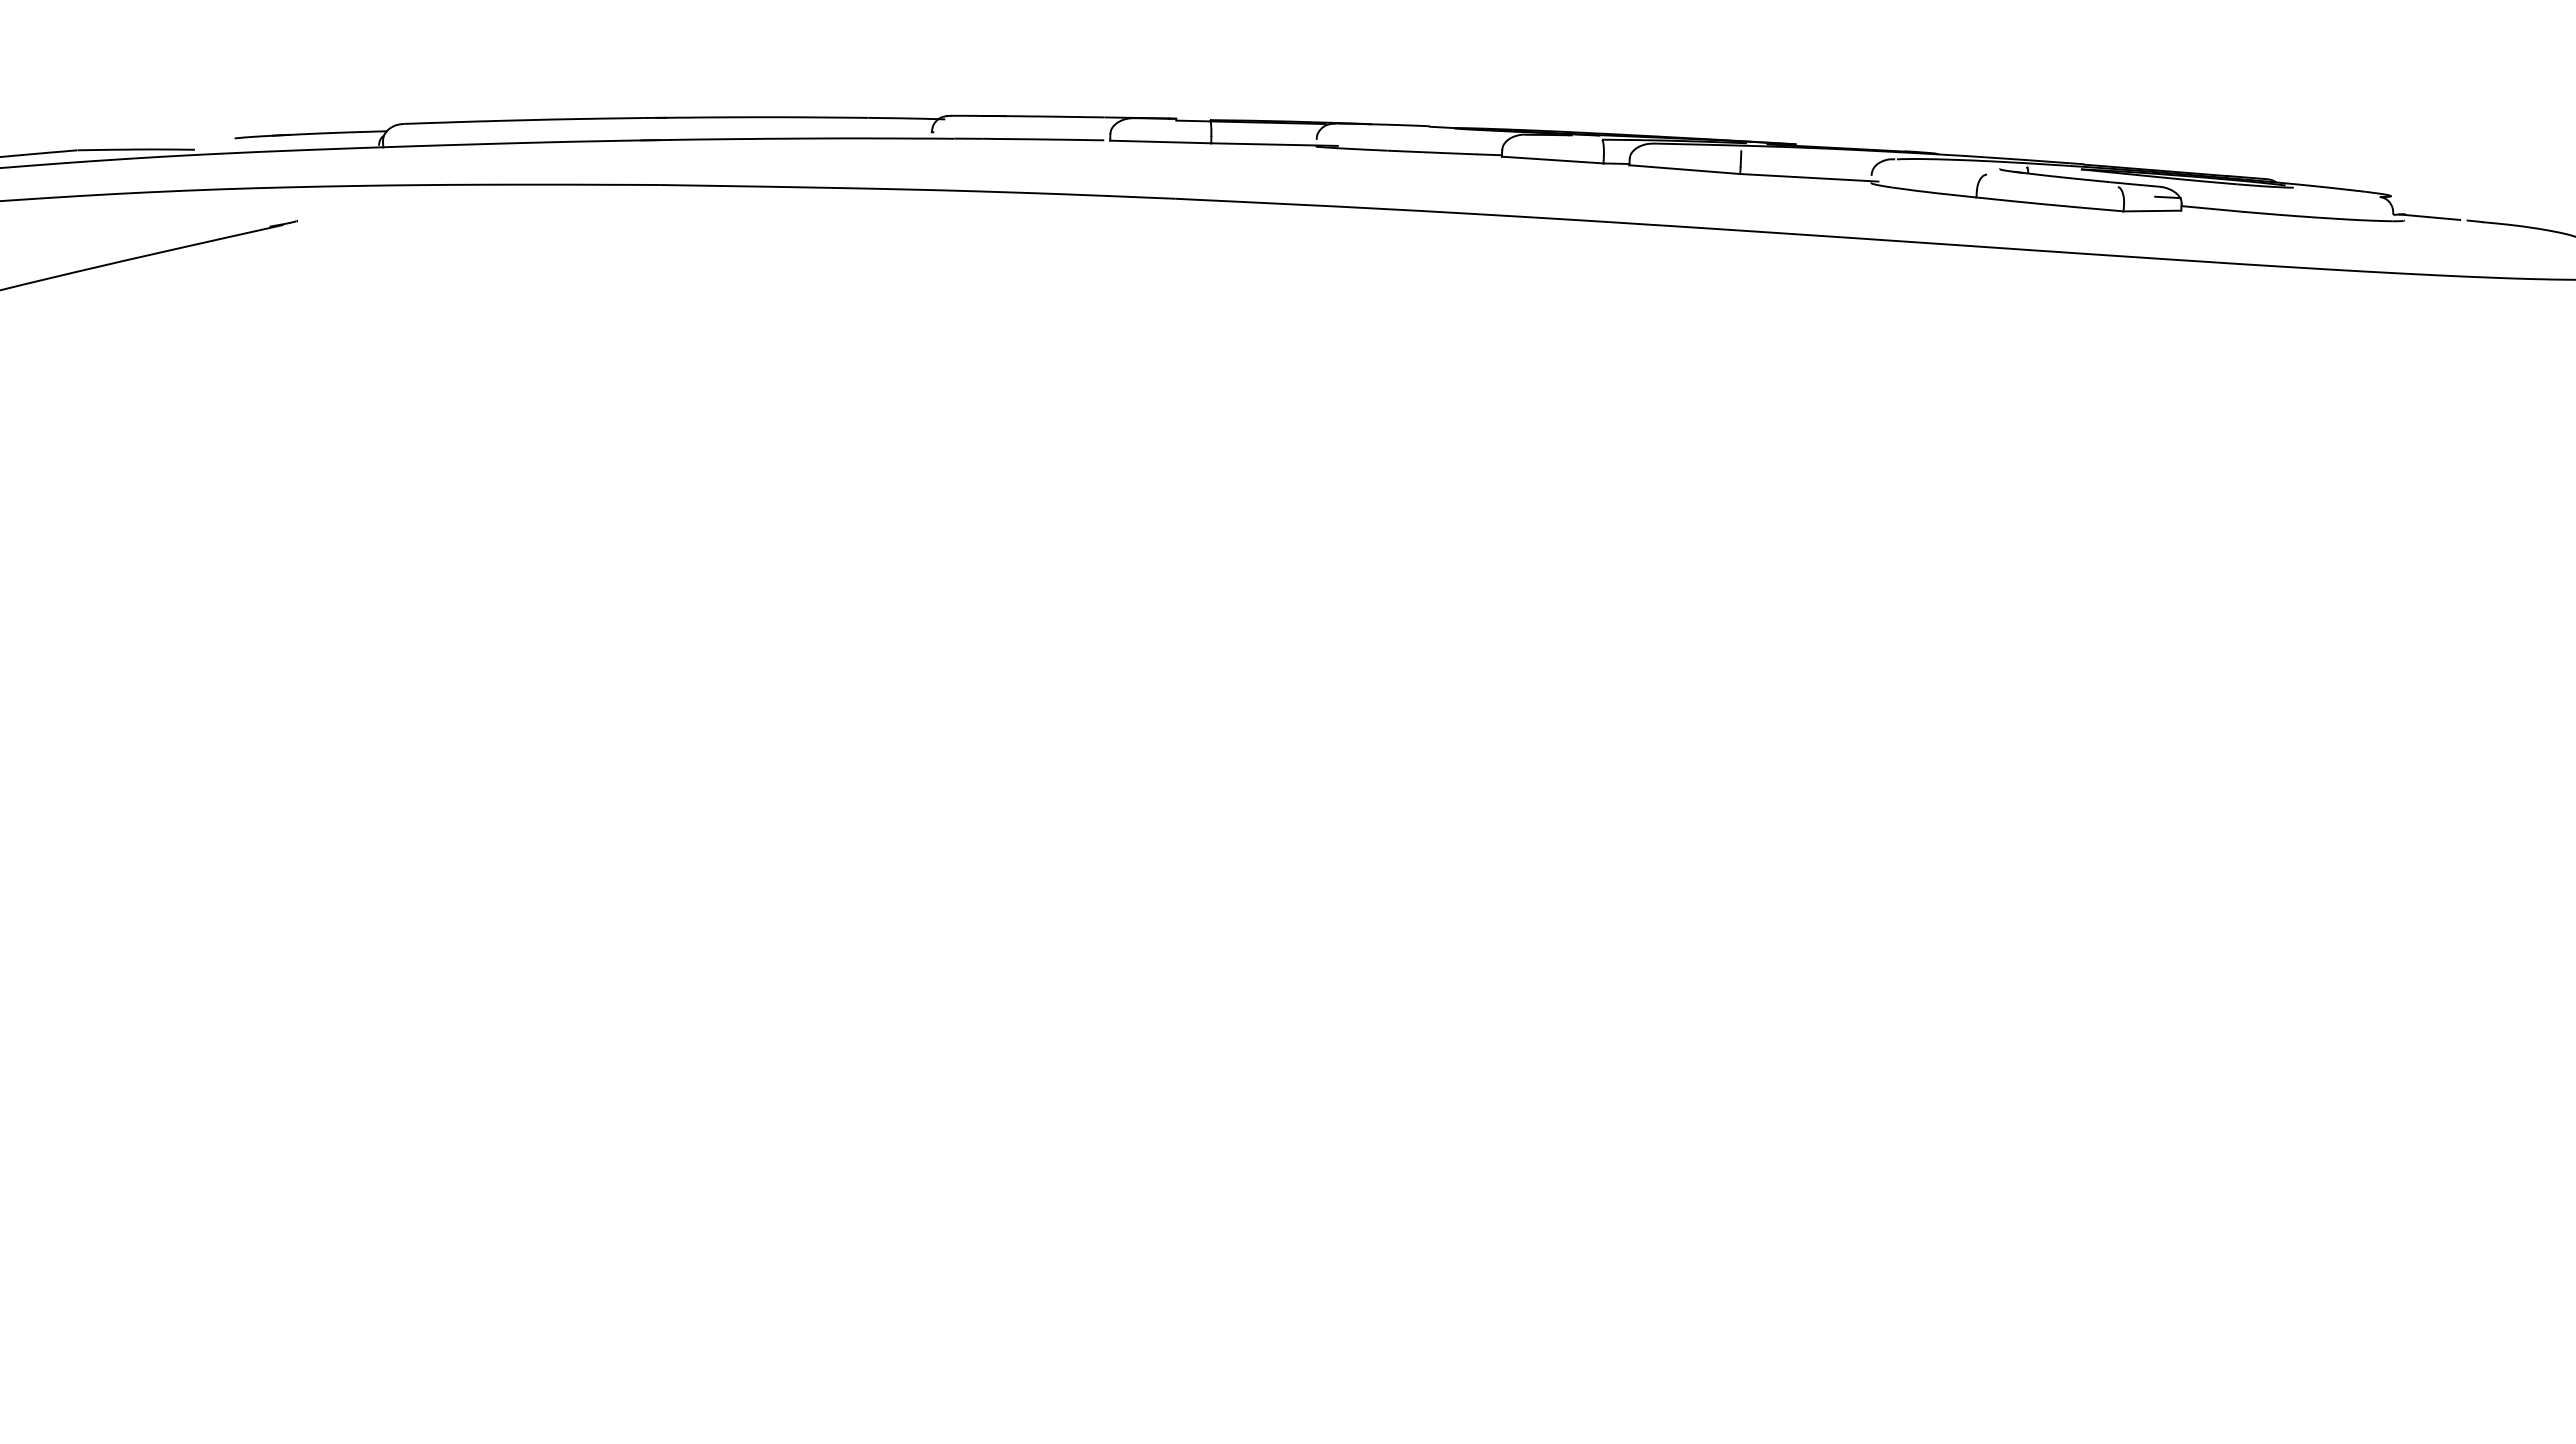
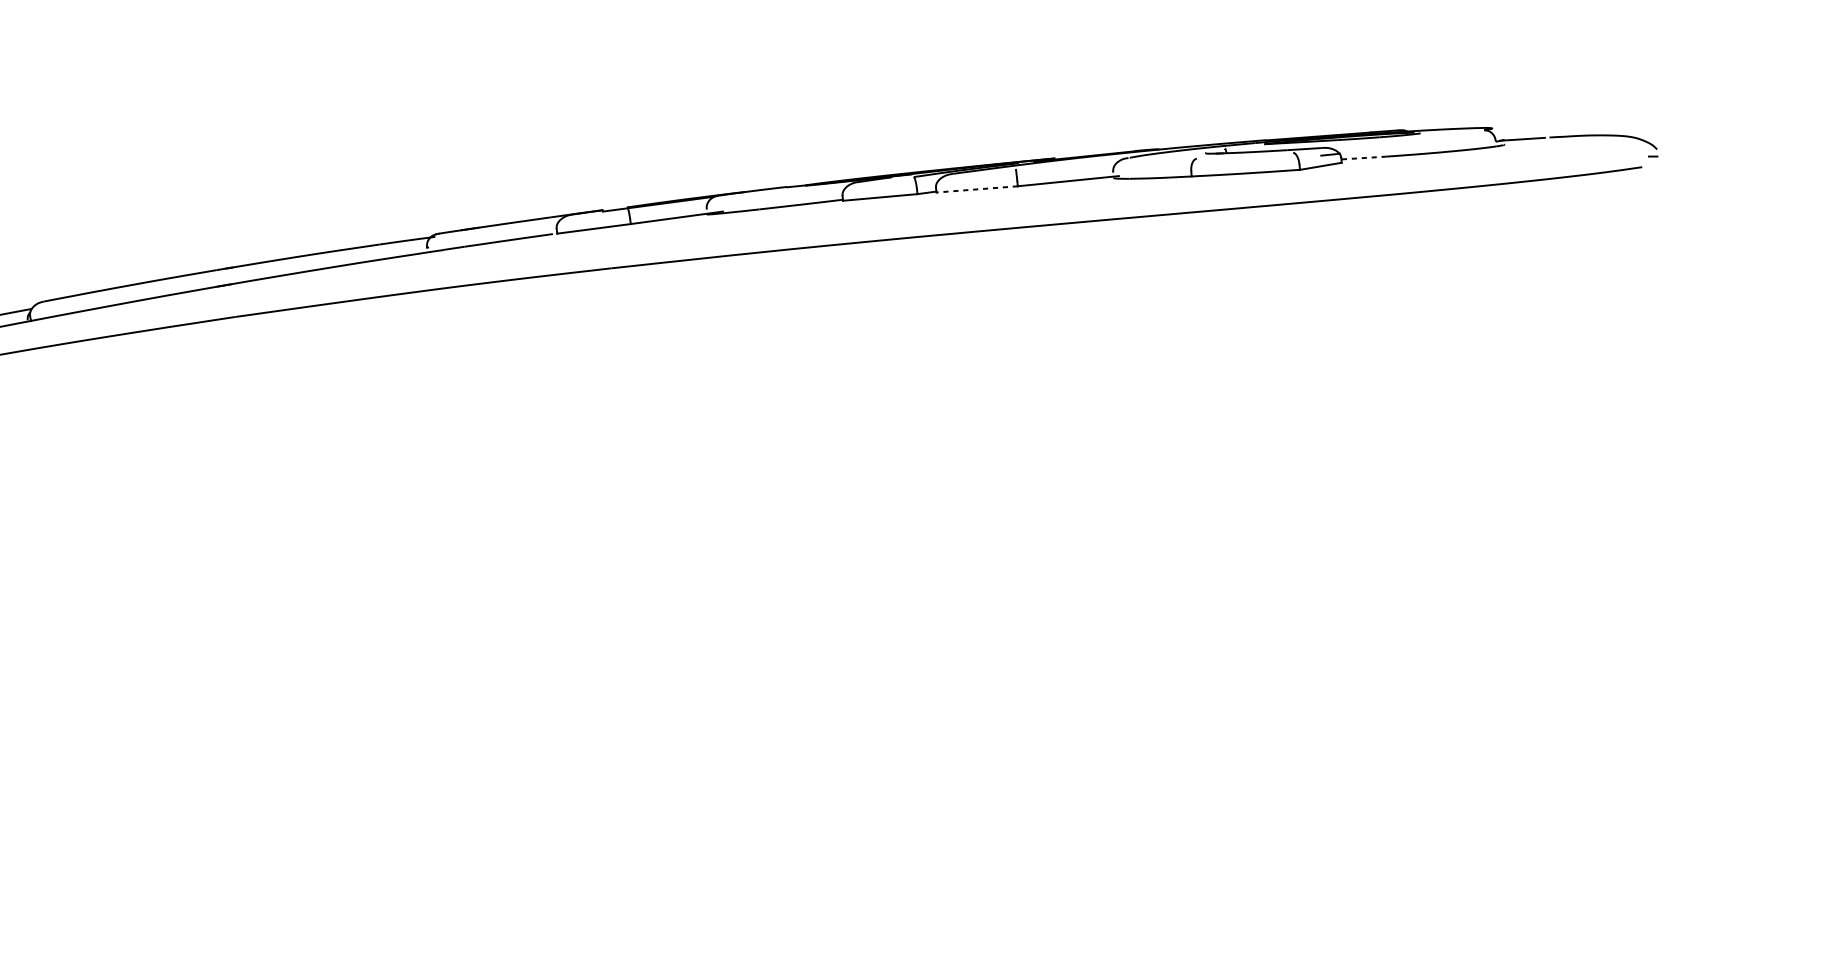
line: (1684, 169) -> (976, 189), solid -> dashed
line: (2212, 208) -> (1364, 157), solid -> dashed

